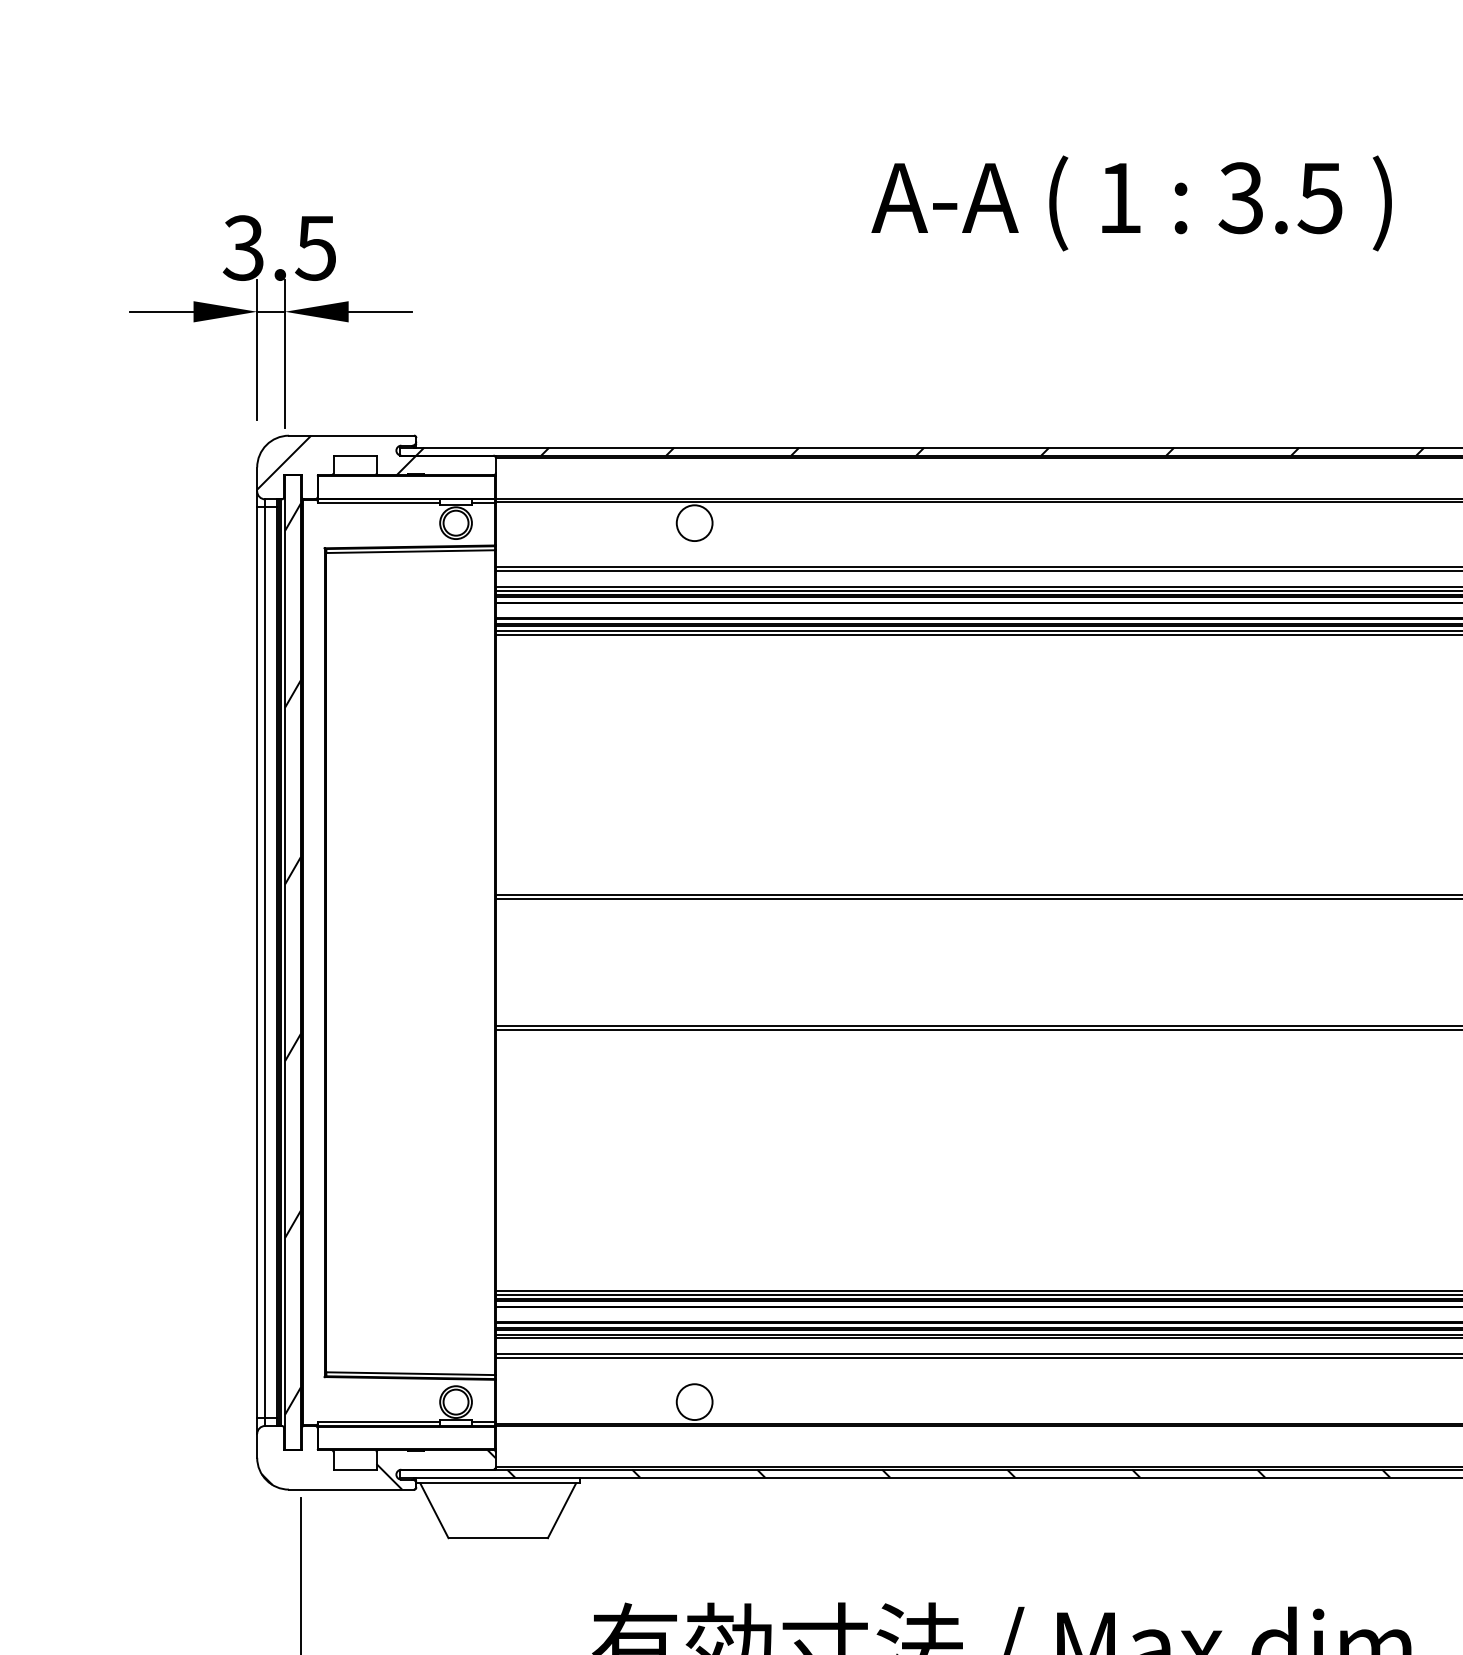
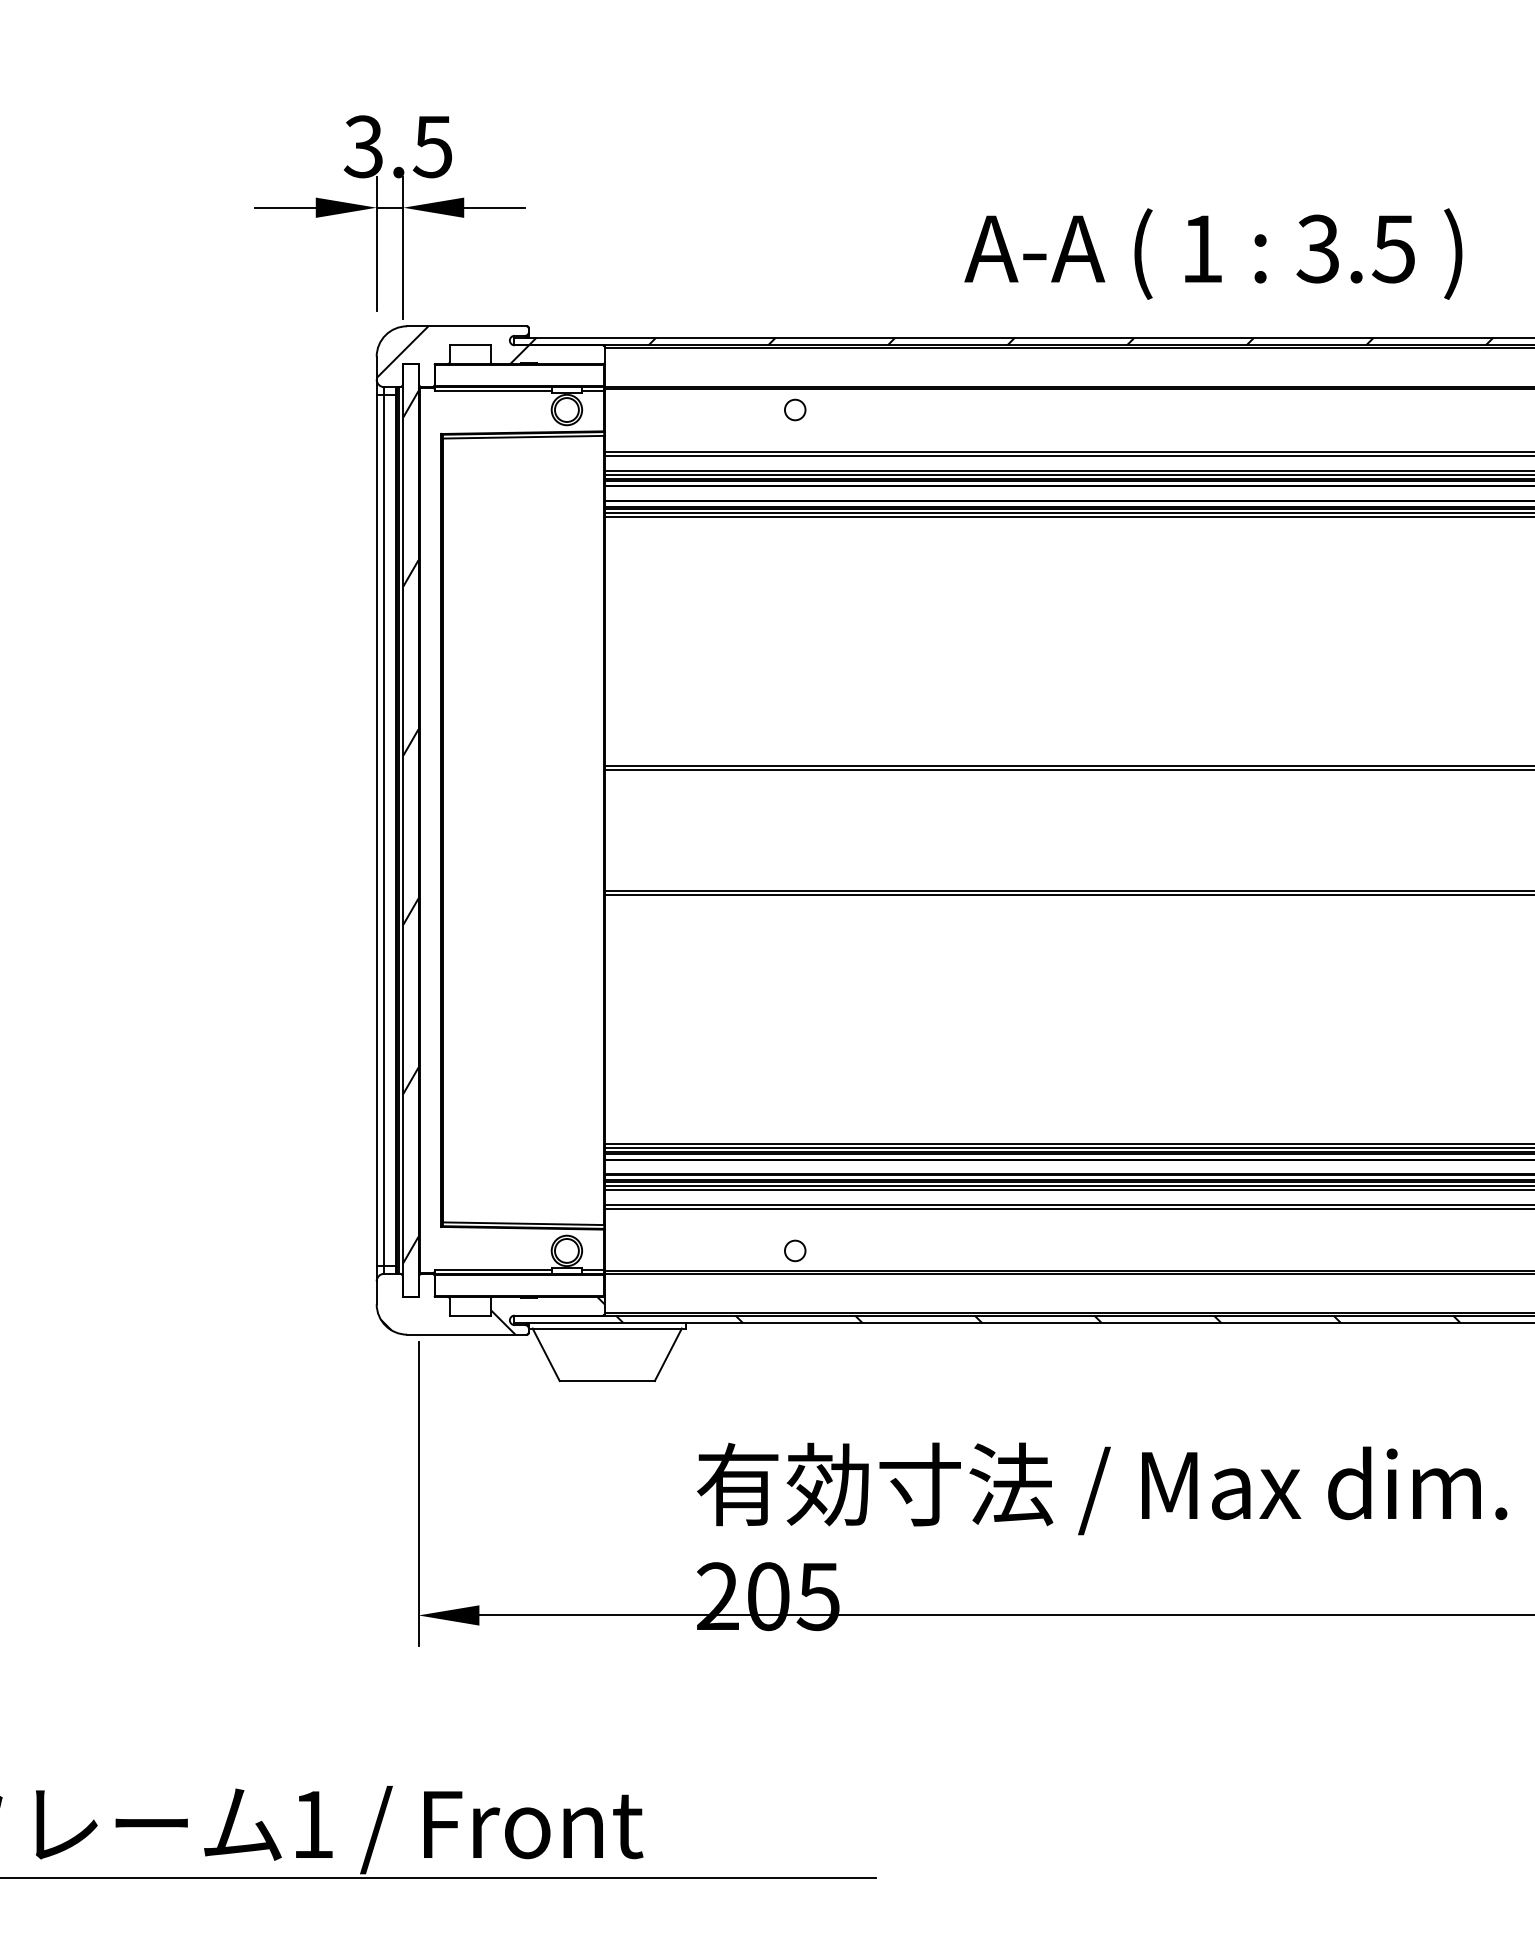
text: (1131, 202) -> (1213, 253), moved
circle: (694, 522) -> (795, 409), size x0.6
circle: (694, 1401) -> (795, 1250), size x0.6

